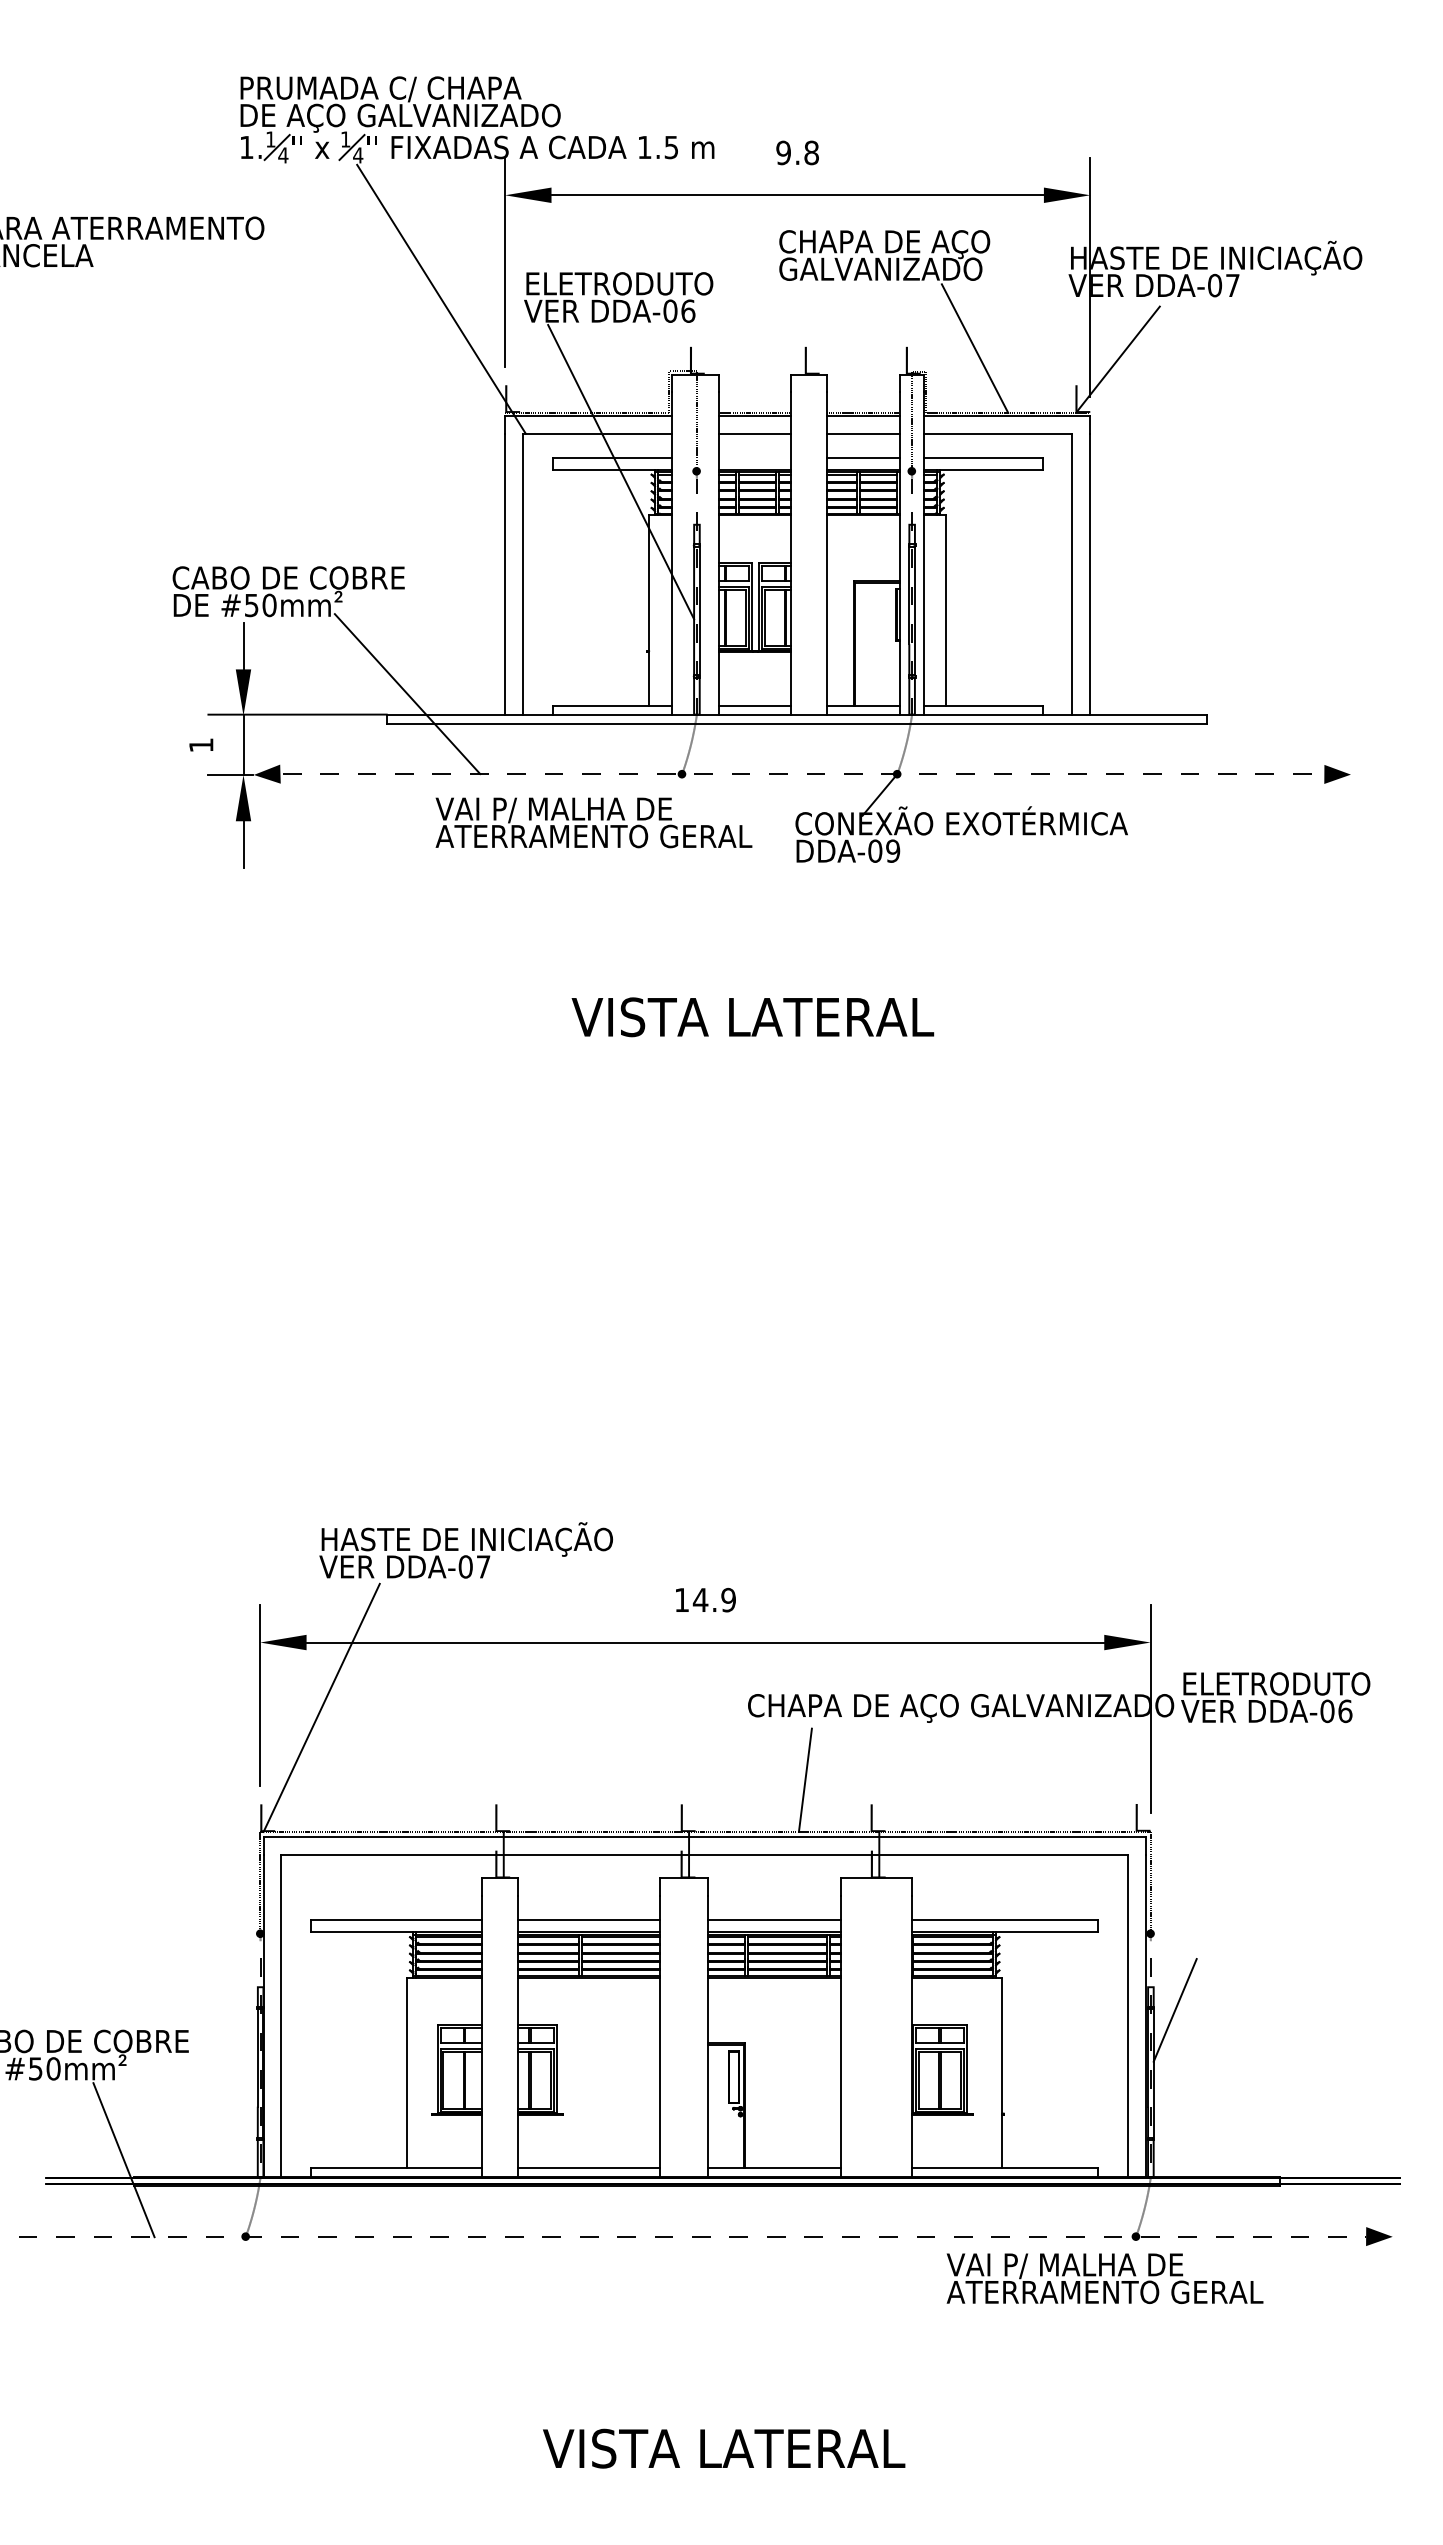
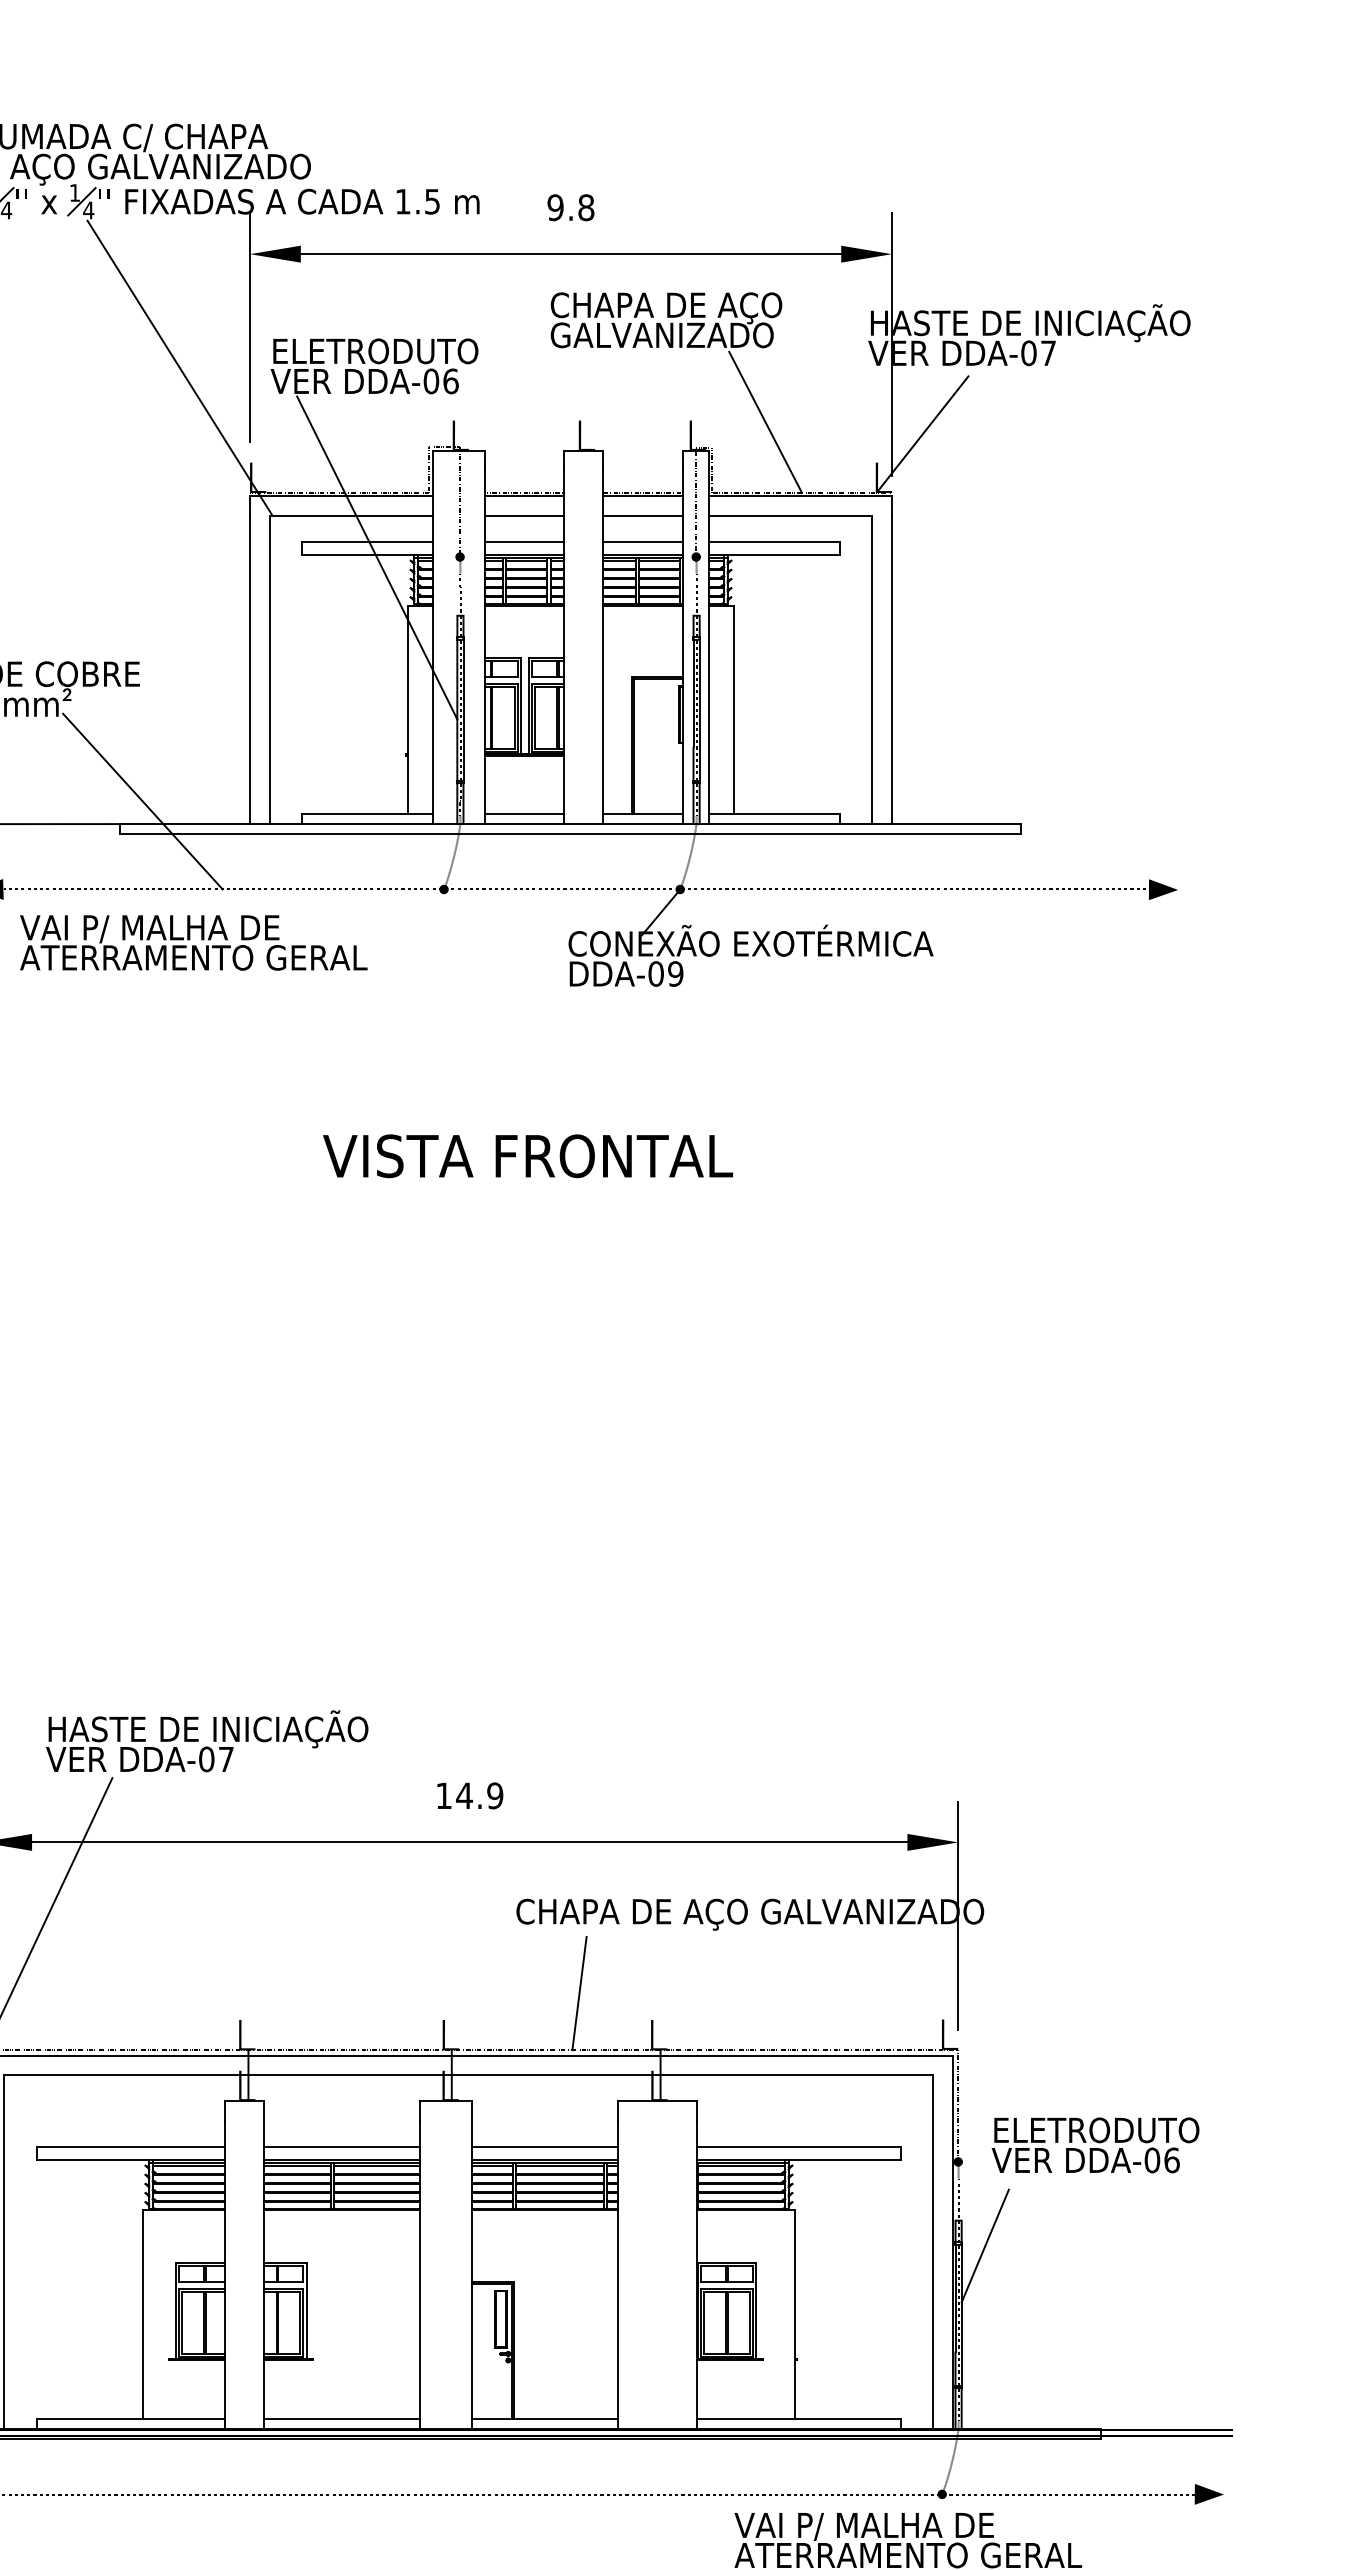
line: (755, 457) -> (524, 541), added
text: (593, 822) -> (193, 942), moved
text: (839, 1017) -> (616, 1156), VISTA LATERAL -> VISTA FRONTAL
text: (1275, 1697) -> (1095, 2145), moved

